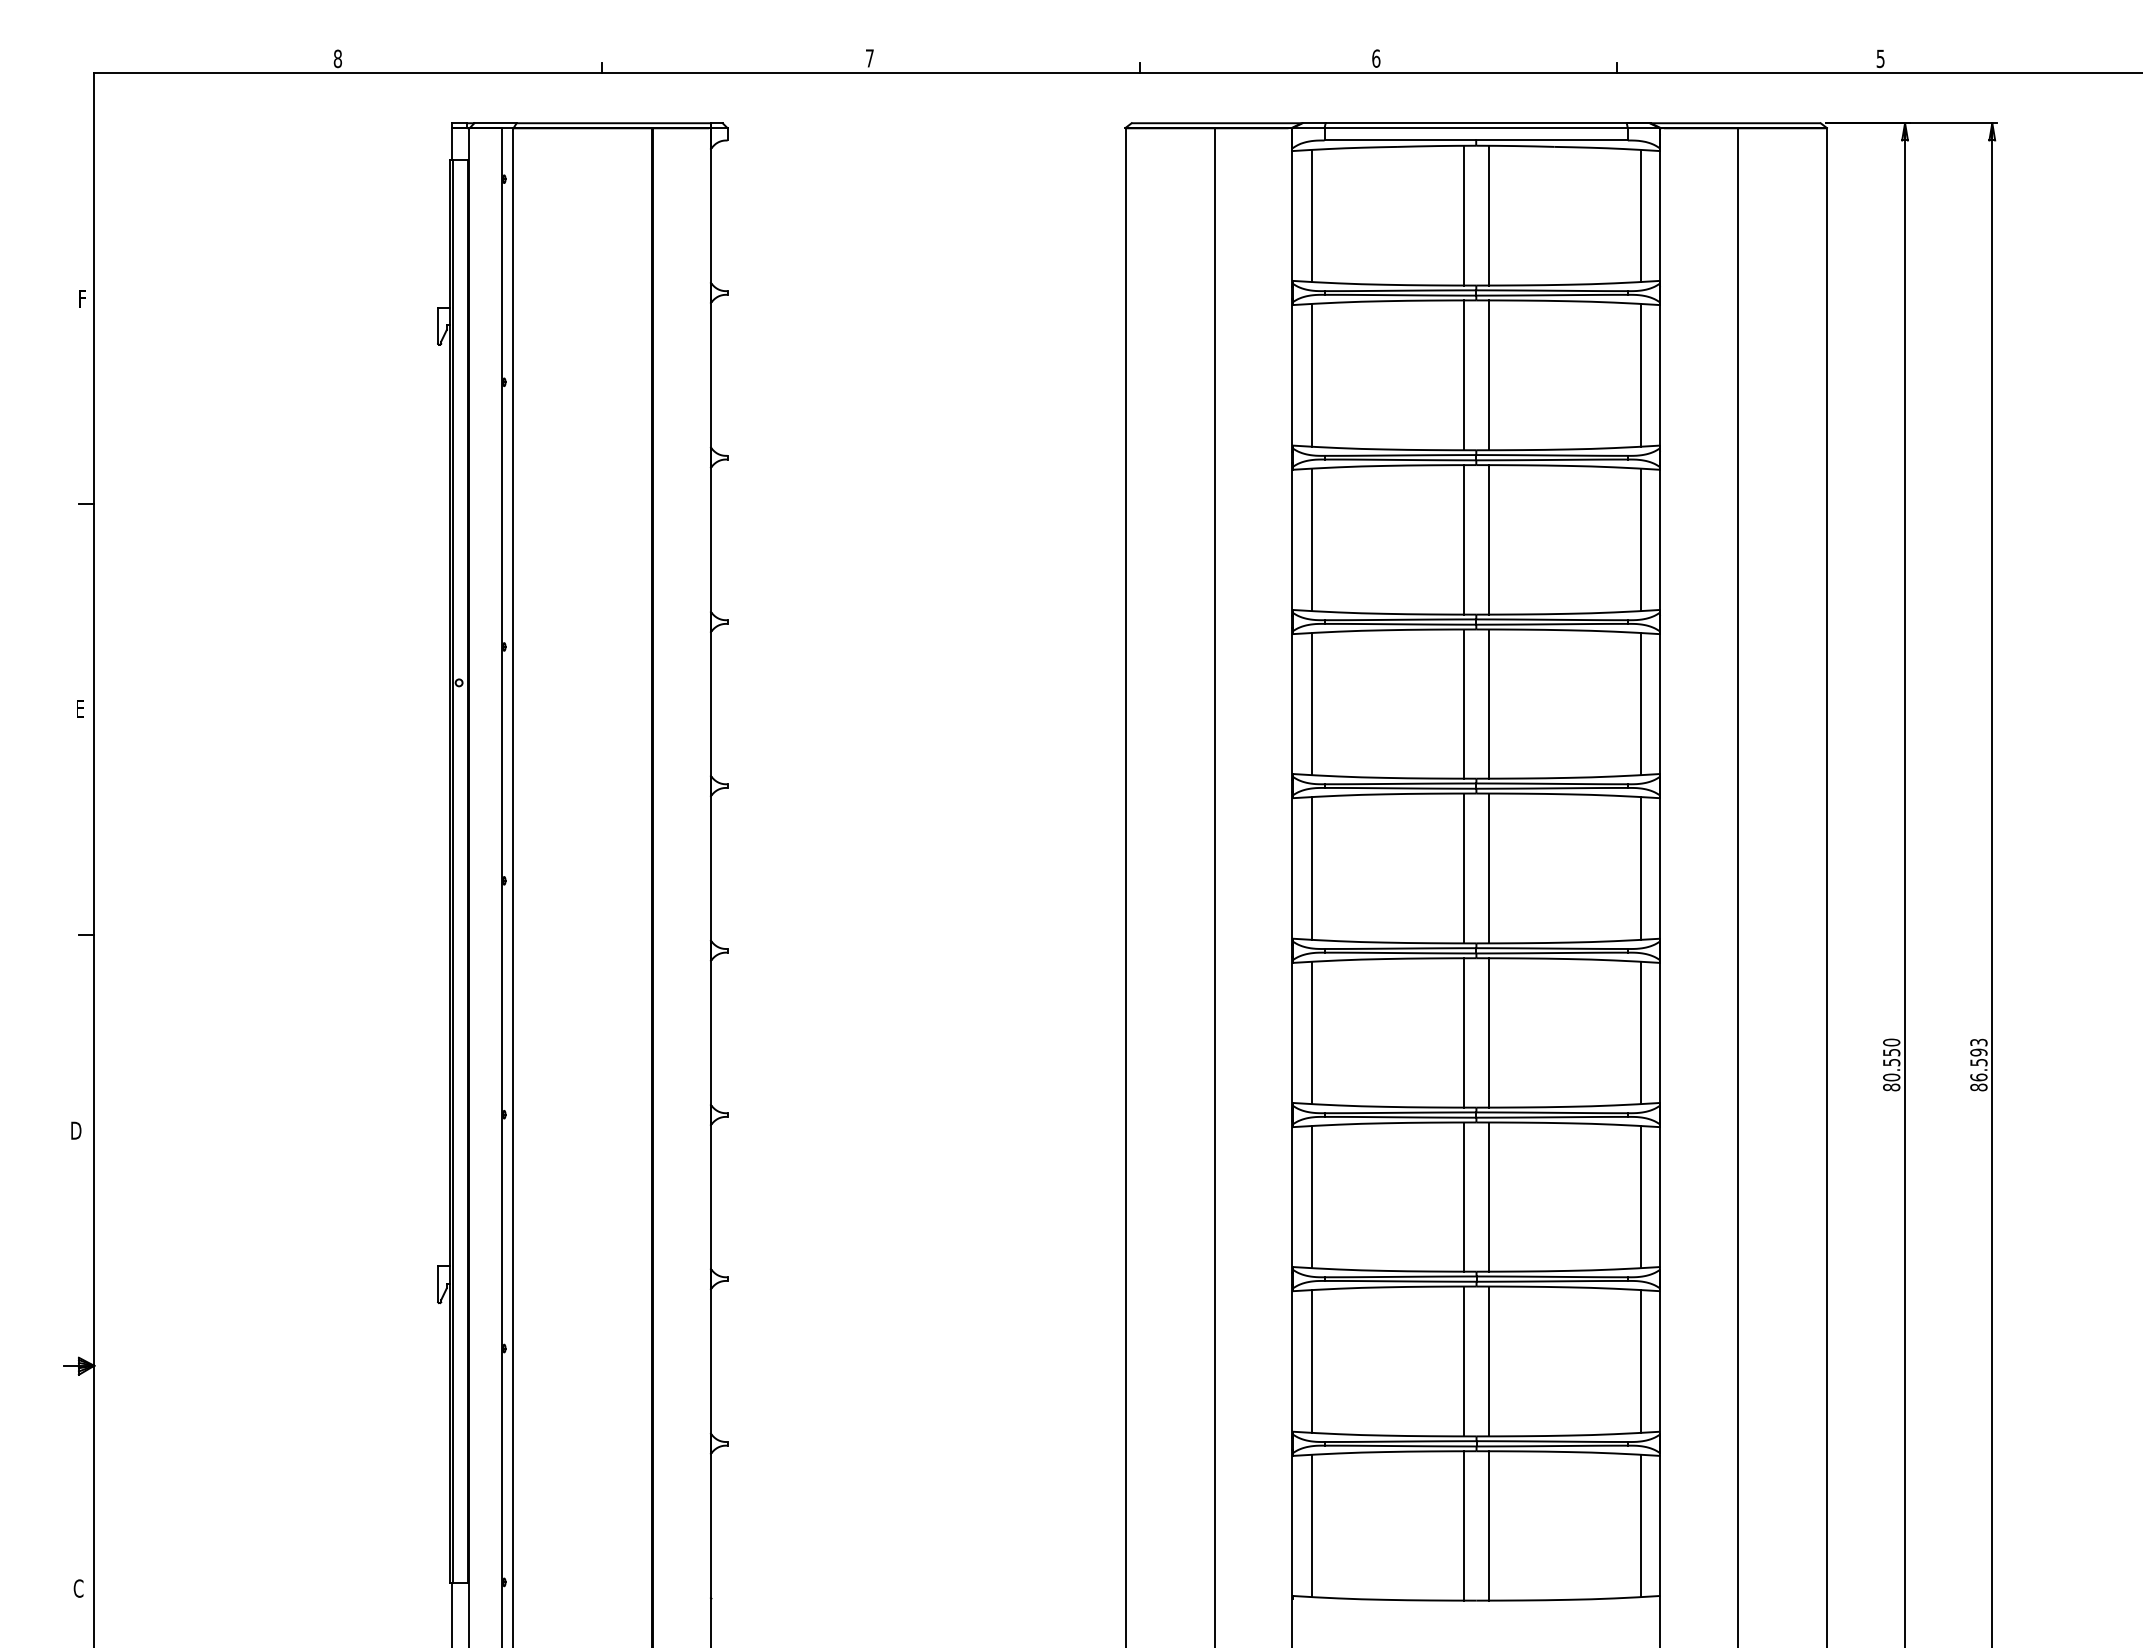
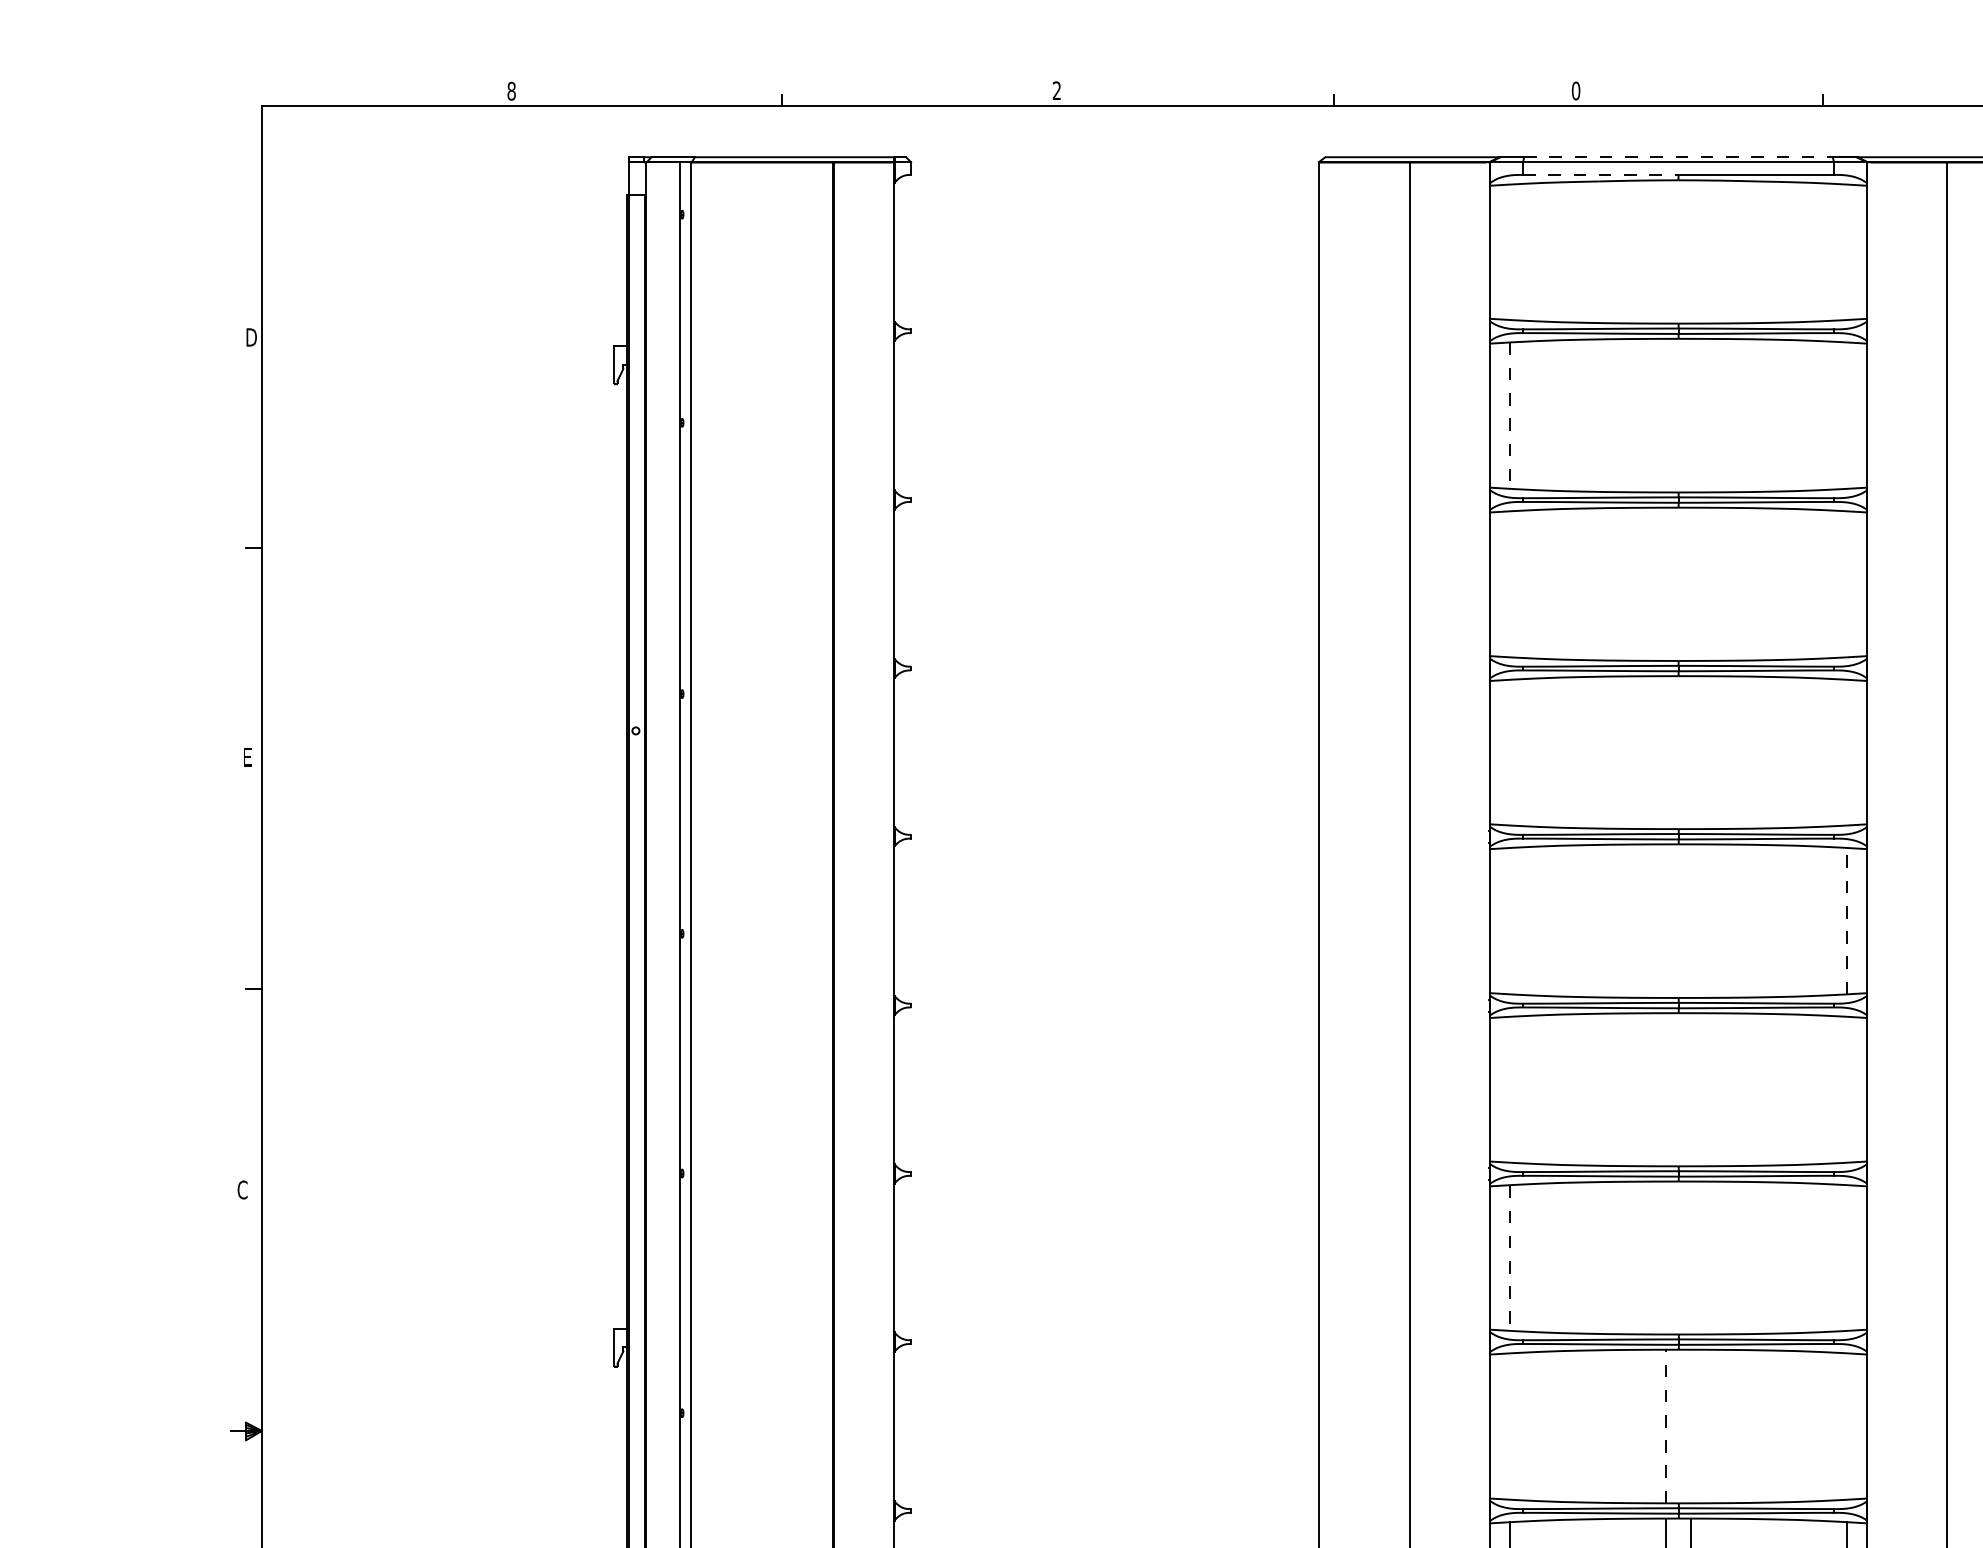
text: (869, 58) -> (1056, 90), 7 -> 2
text: (1376, 58) -> (1576, 90), 6 -> 0
line: (1476, 123) -> (1678, 157), solid -> dashed
line: (1400, 140) -> (1600, 174), solid -> dashed
line: (1311, 215) -> (1509, 251), removed
line: (1463, 215) -> (1665, 251), removed
line: (1488, 215) -> (1691, 251), removed
line: (1640, 215) -> (1846, 251), removed
text: (84, 298) -> (251, 336), F -> D
line: (1311, 375) -> (1509, 415), solid -> dashed
line: (1463, 375) -> (1665, 415), removed
line: (1488, 375) -> (1691, 415), removed
line: (1640, 375) -> (1846, 415), removed
line: (1311, 539) -> (1509, 583), removed
line: (1463, 539) -> (1665, 583), removed
line: (1488, 539) -> (1691, 583), removed
line: (1640, 539) -> (1846, 583), removed
line: (1464, 703) -> (1666, 752), removed
line: (1488, 703) -> (1691, 752), removed
line: (1311, 704) -> (1509, 753), removed
line: (1640, 704) -> (1846, 753), removed
line: (1640, 867) -> (1846, 920), solid -> dashed
line: (1311, 868) -> (1509, 921), removed
line: (1464, 868) -> (1666, 921), removed
line: (1488, 868) -> (1691, 921), removed
line: (1311, 1032) -> (1509, 1089), removed
line: (1464, 1032) -> (1666, 1089), removed
line: (1488, 1032) -> (1691, 1089), removed
line: (1640, 1032) -> (1846, 1089), removed
text: (75, 1130) -> (242, 1189), D -> C
line: (1464, 1196) -> (1666, 1257), removed
line: (1488, 1196) -> (1691, 1257), removed
line: (1311, 1197) -> (1509, 1258), solid -> dashed
line: (1640, 1197) -> (1846, 1258), removed
line: (1311, 1361) -> (1509, 1426), removed
line: (1464, 1361) -> (1666, 1426), solid -> dashed
line: (1488, 1361) -> (1691, 1426), removed
line: (1640, 1361) -> (1846, 1426), removed

